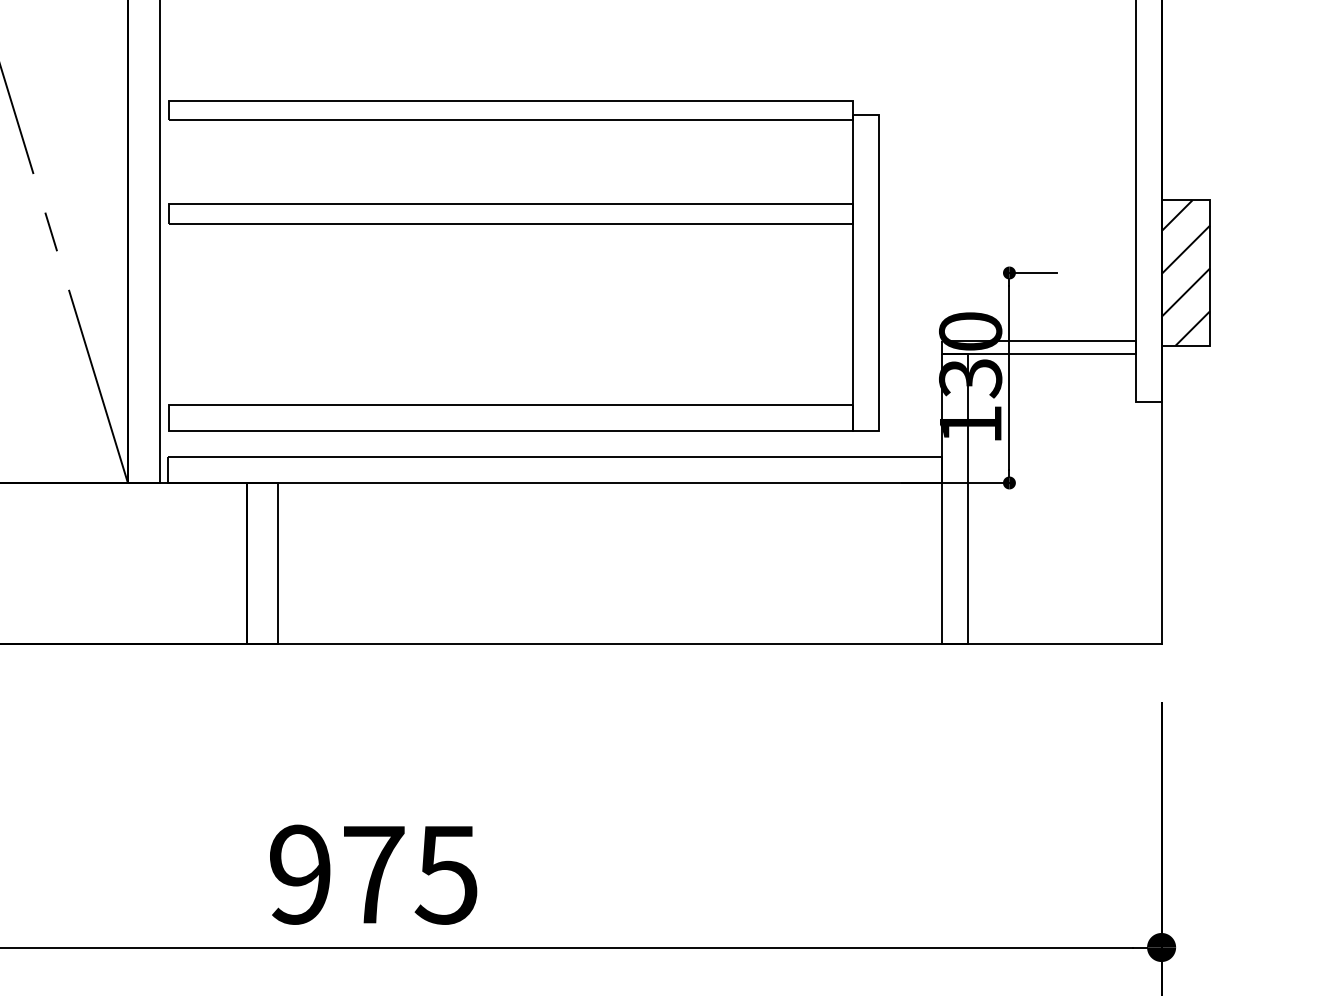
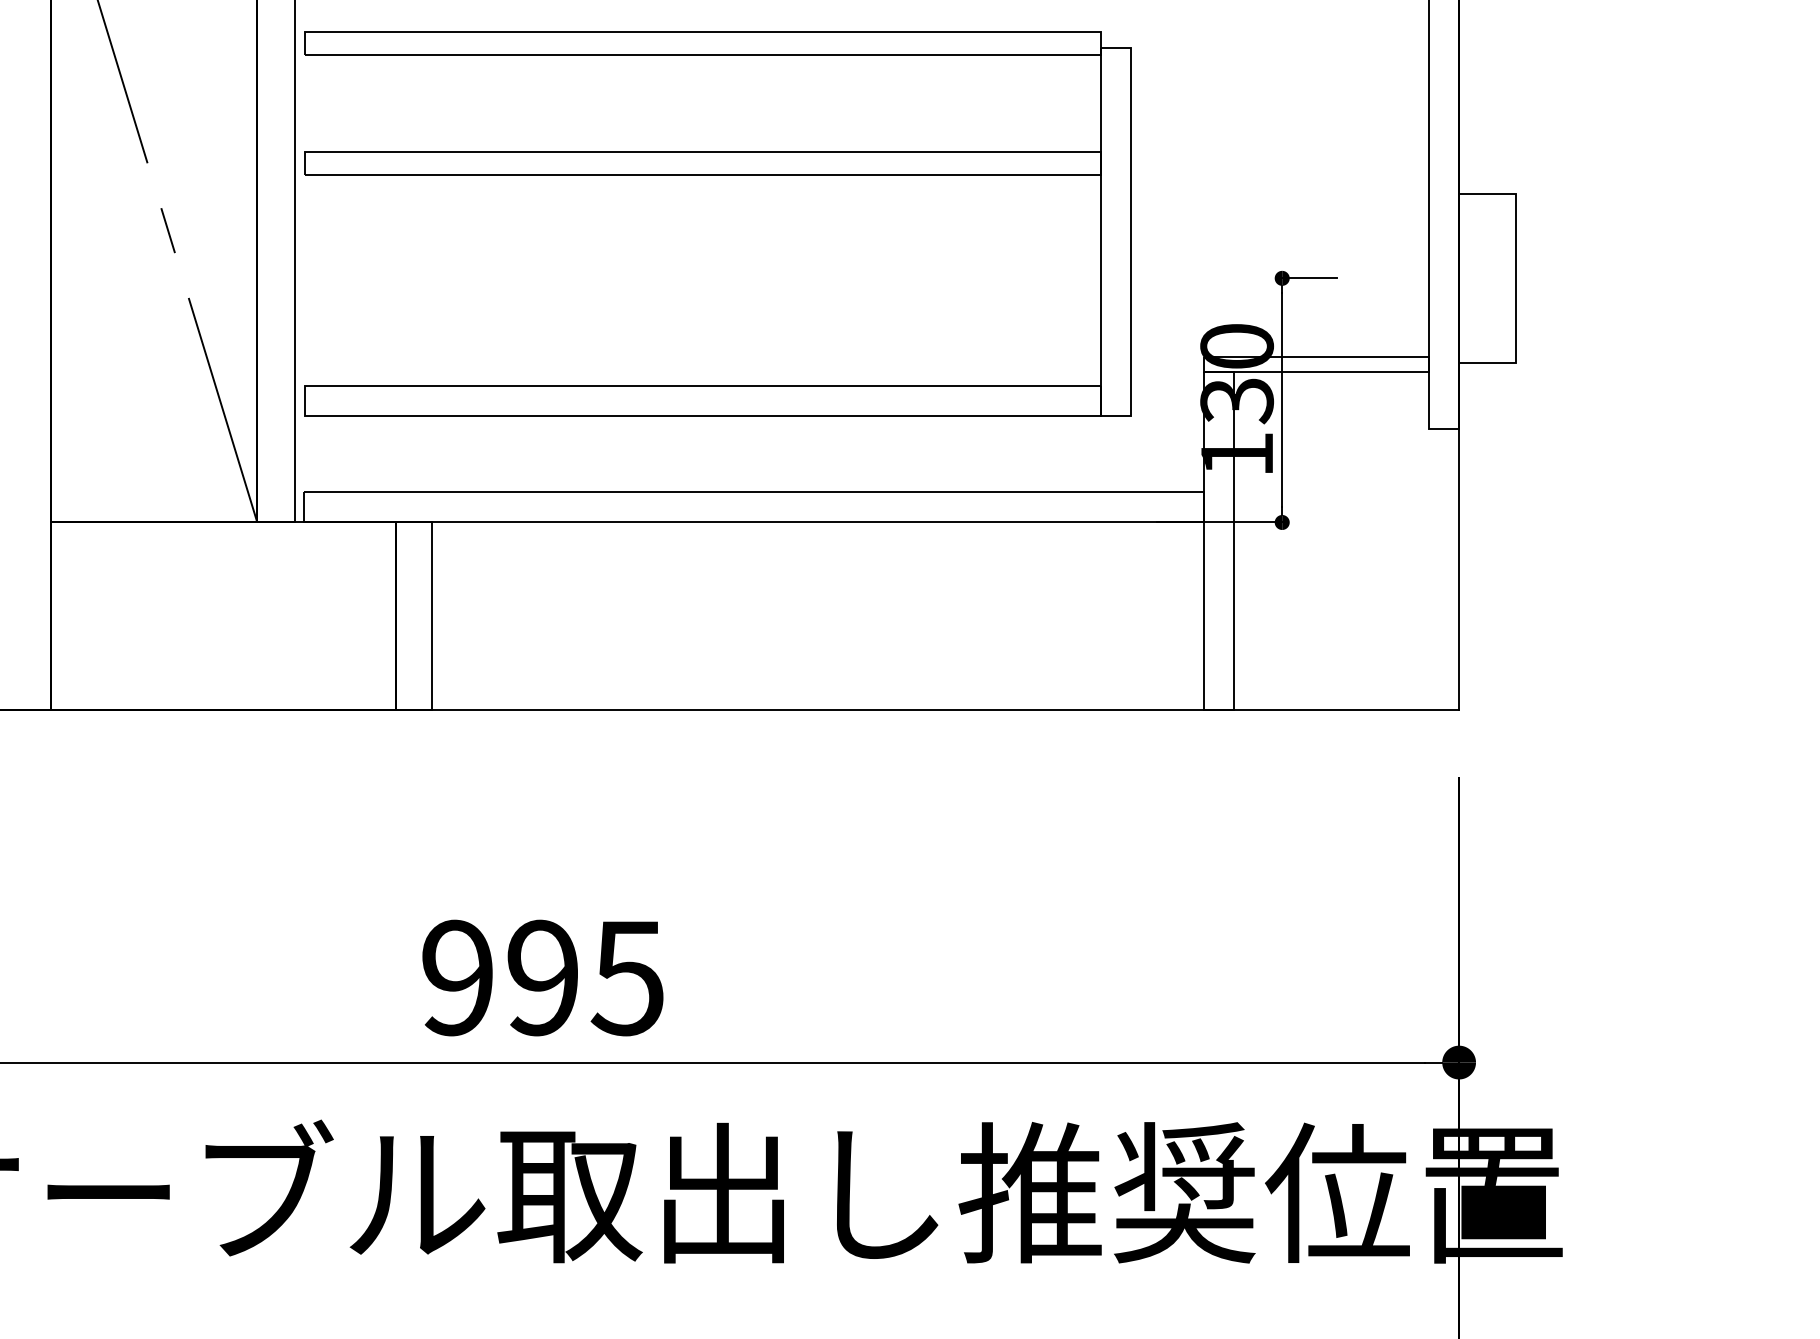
part: (523, 224) -> (717, 175), moved
hatch: (1185, 272) -> (1487, 277), removed
text: (373, 874) -> (542, 977), 975 -> 995

